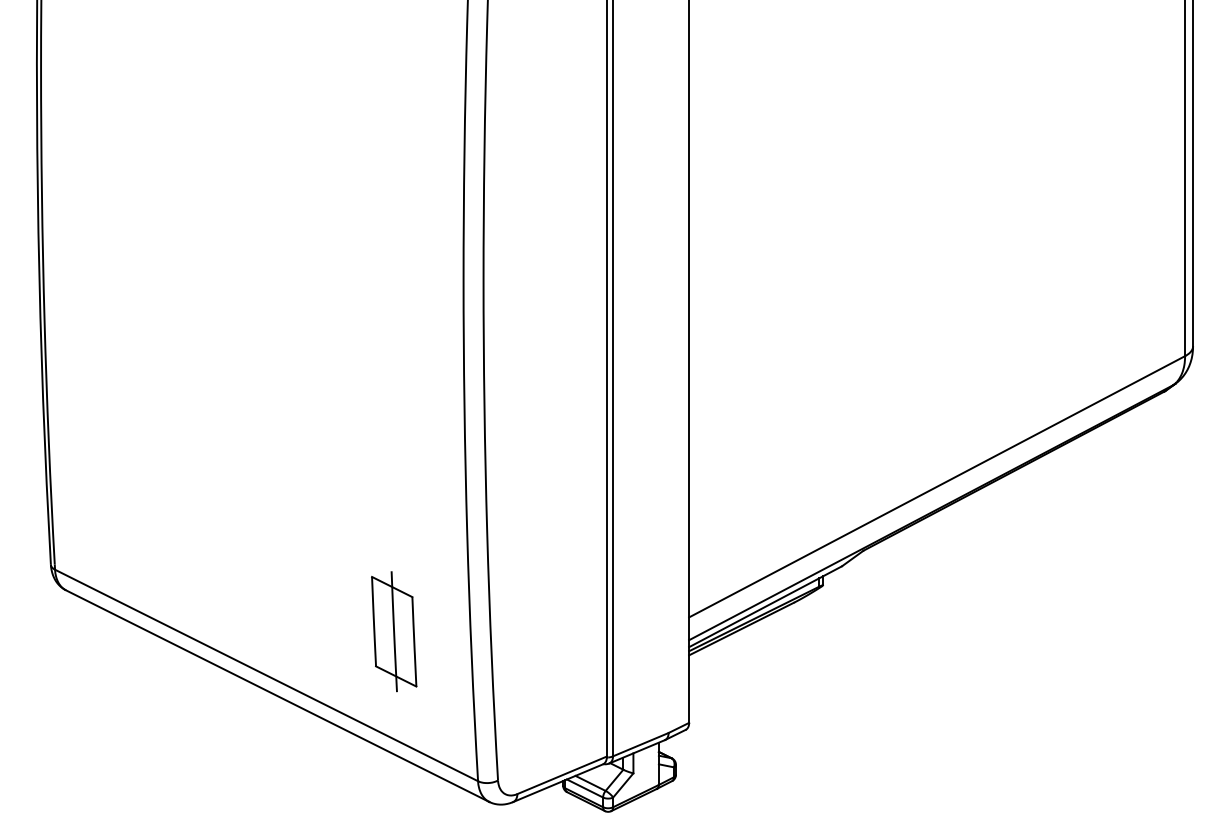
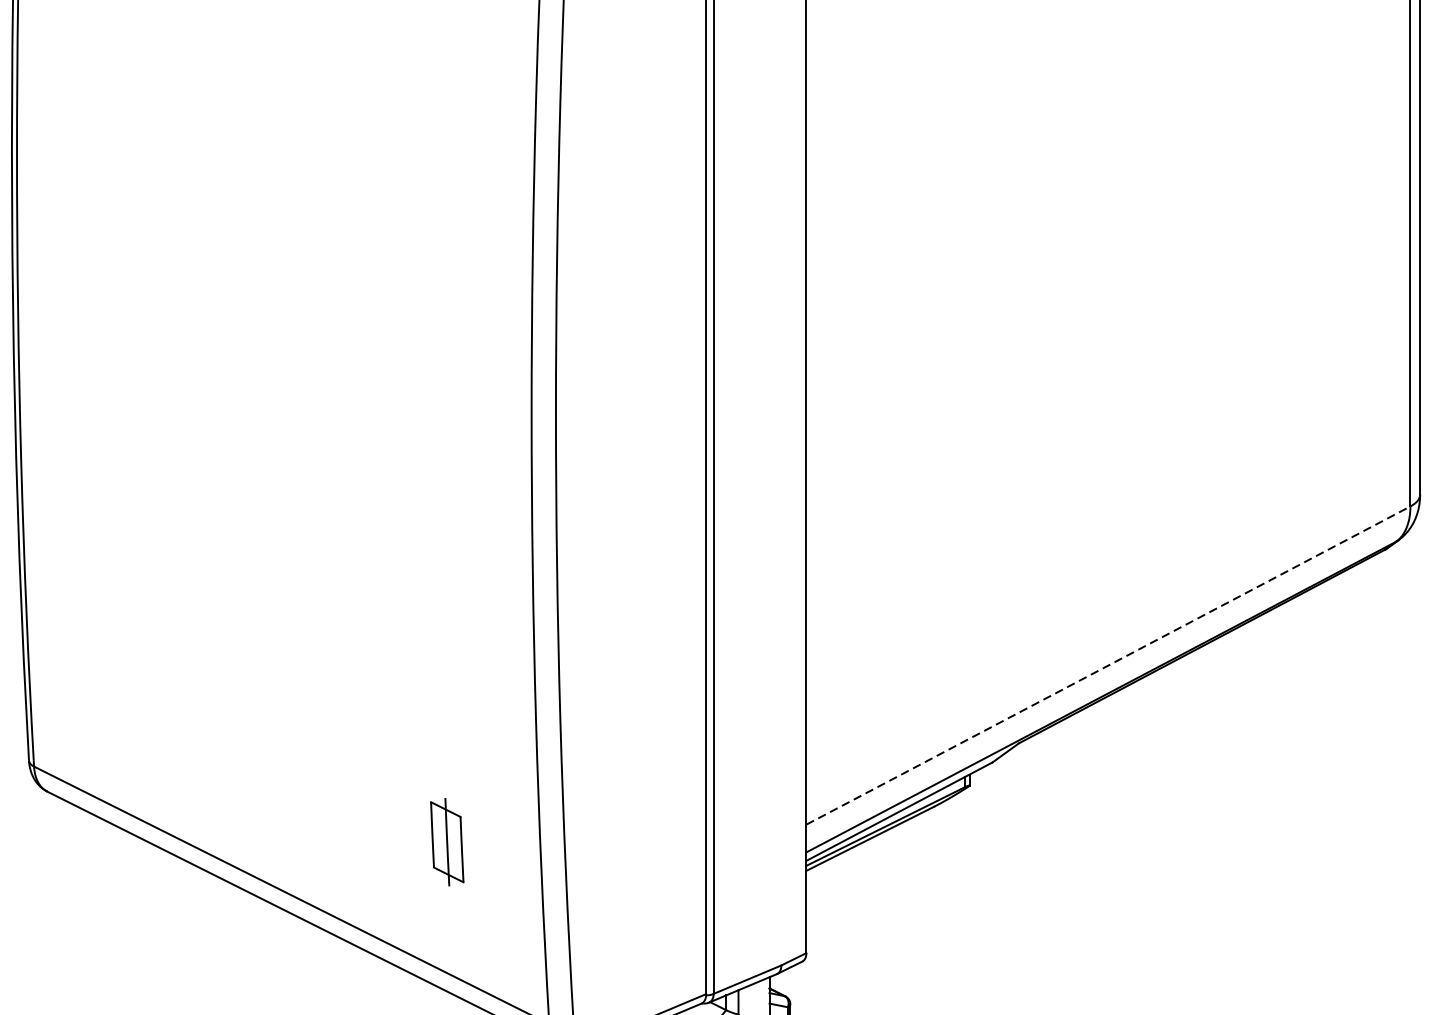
line: (937, 486) -> (1108, 665), solid -> dashed
part: (394, 631) -> (447, 841), size x0.6

